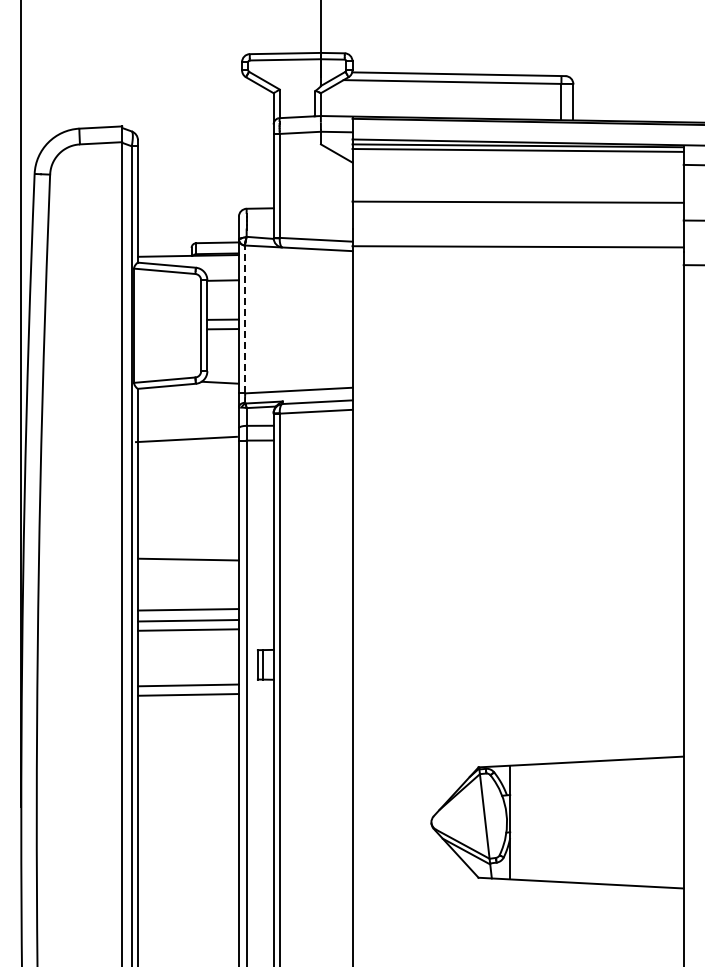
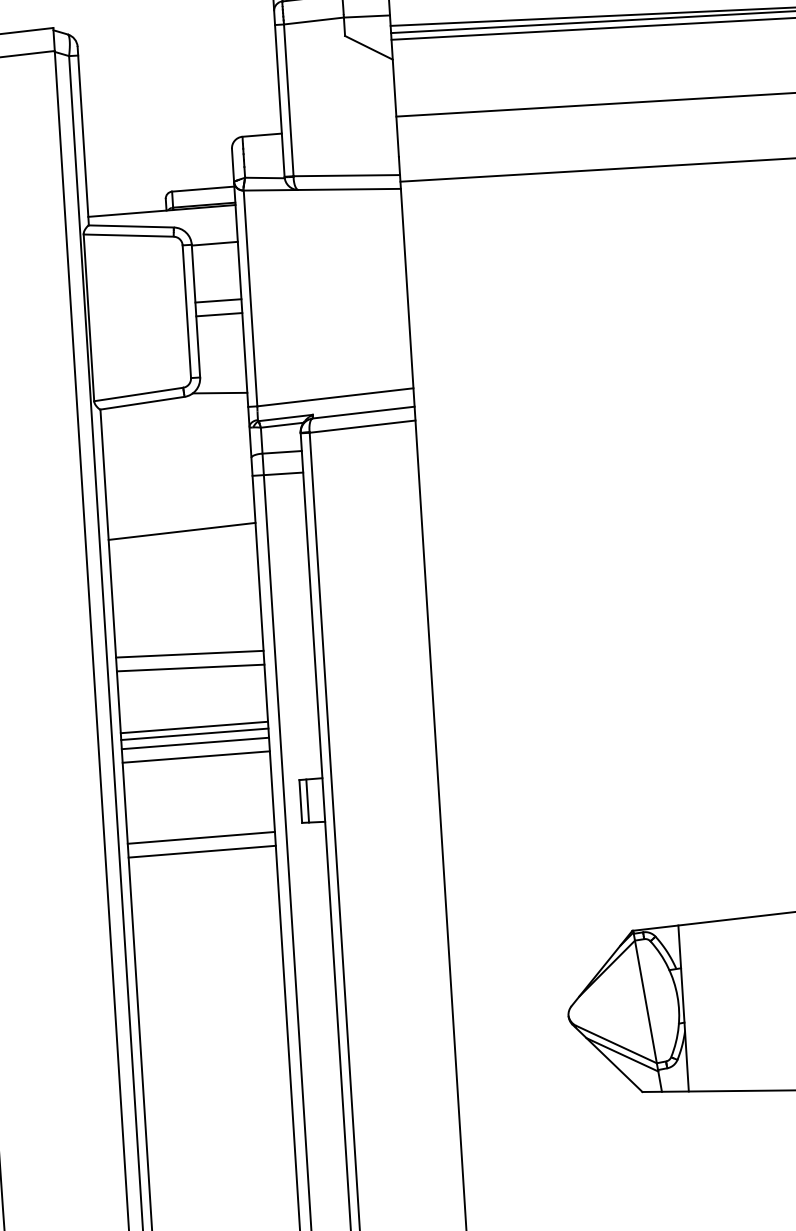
line: (245, 319) -> (251, 298), dashed -> solid
line: (186, 439) -> (182, 531), moved
line: (188, 568) -> (190, 667), added
line: (188, 614) -> (194, 734), added

